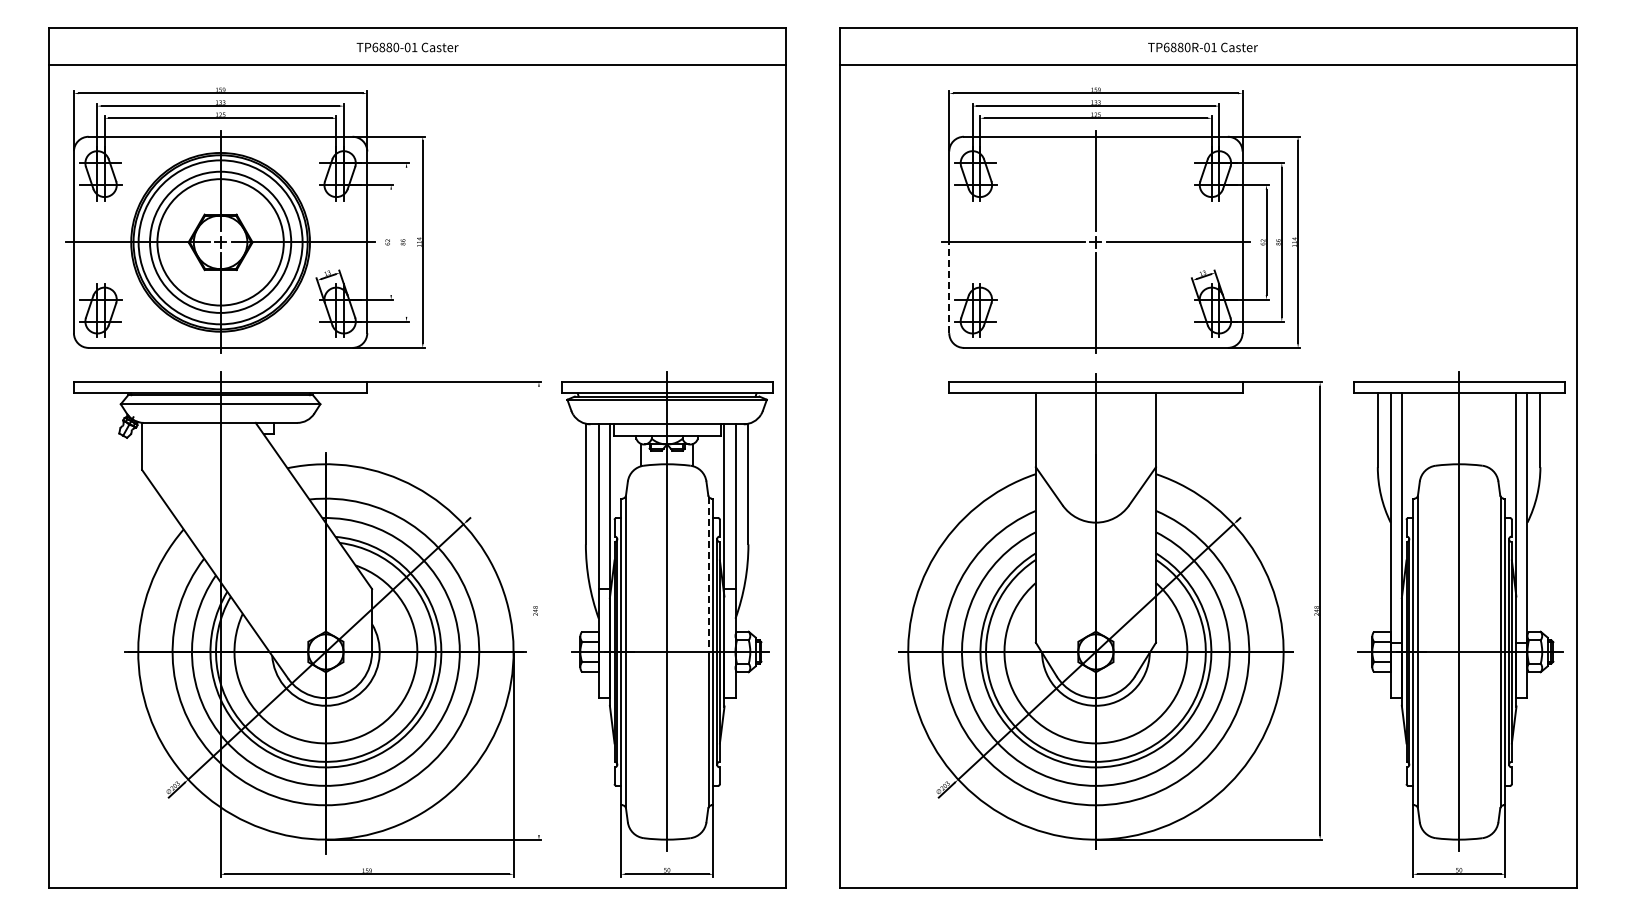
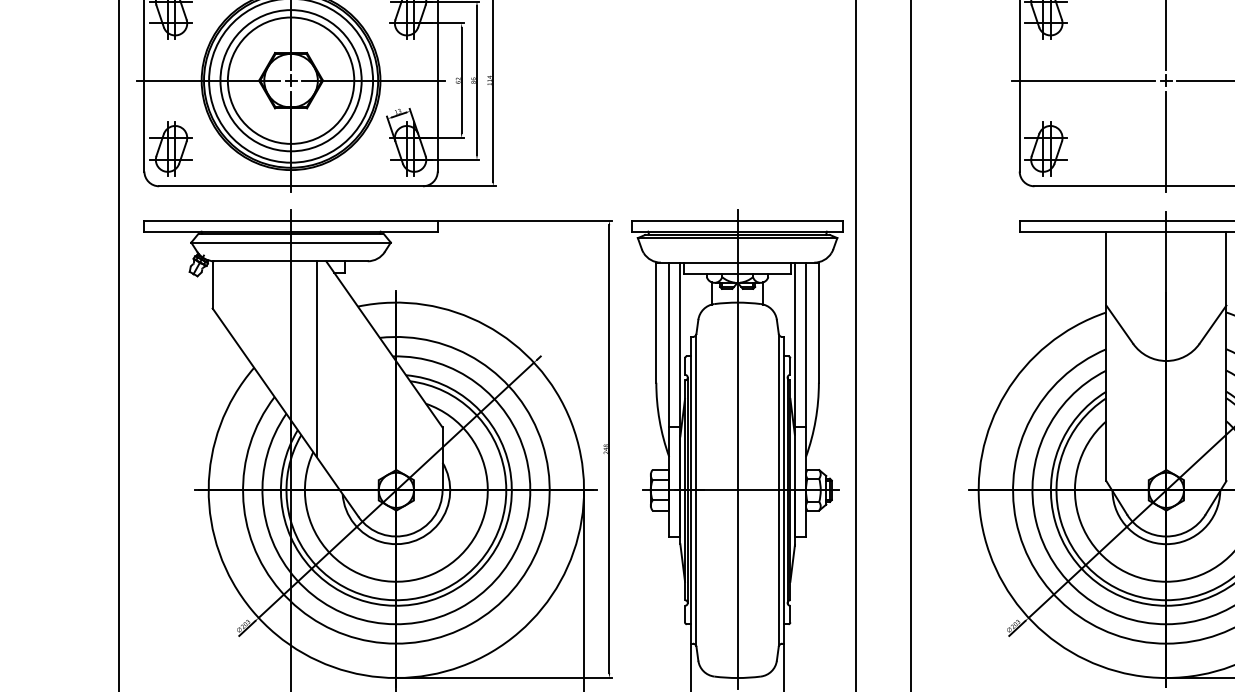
line: (406, 241) -> (476, 79), added
line: (391, 242) -> (461, 80), added
line: (949, 287) -> (1019, 125), dashed -> solid
line: (246, 520) -> (316, 358), added
line: (708, 574) -> (778, 412), dashed -> solid
line: (538, 610) -> (608, 448), added

